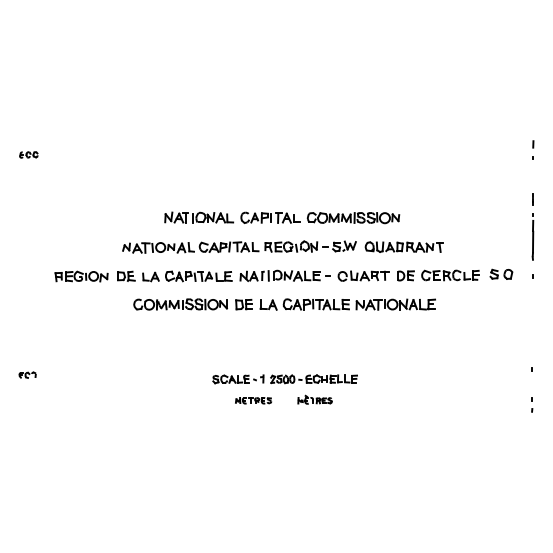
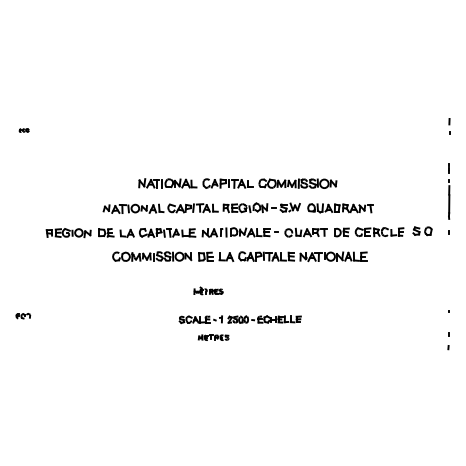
part: (27, 154) -> (23, 130), size x0.6
part: (315, 399) -> (208, 290), moved
part: (532, 405) -> (448, 341), size x1.4

